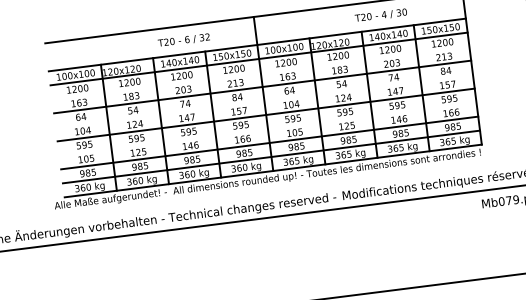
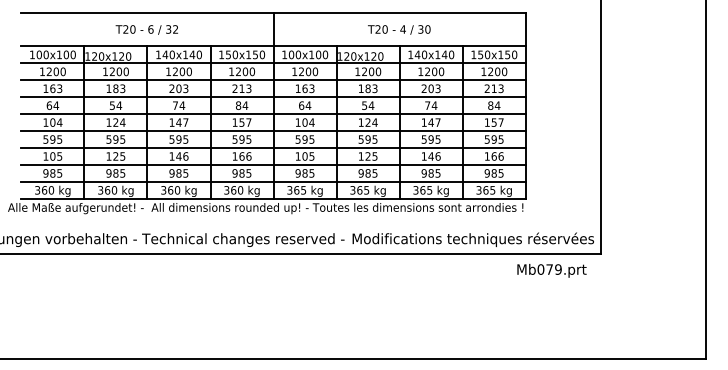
text: (381, 15) -> (399, 29), moved
text: (183, 40) -> (146, 29), moved
line: (260, 73) -> (273, 80), added
line: (264, 101) -> (273, 114), added
line: (267, 129) -> (273, 148), added

